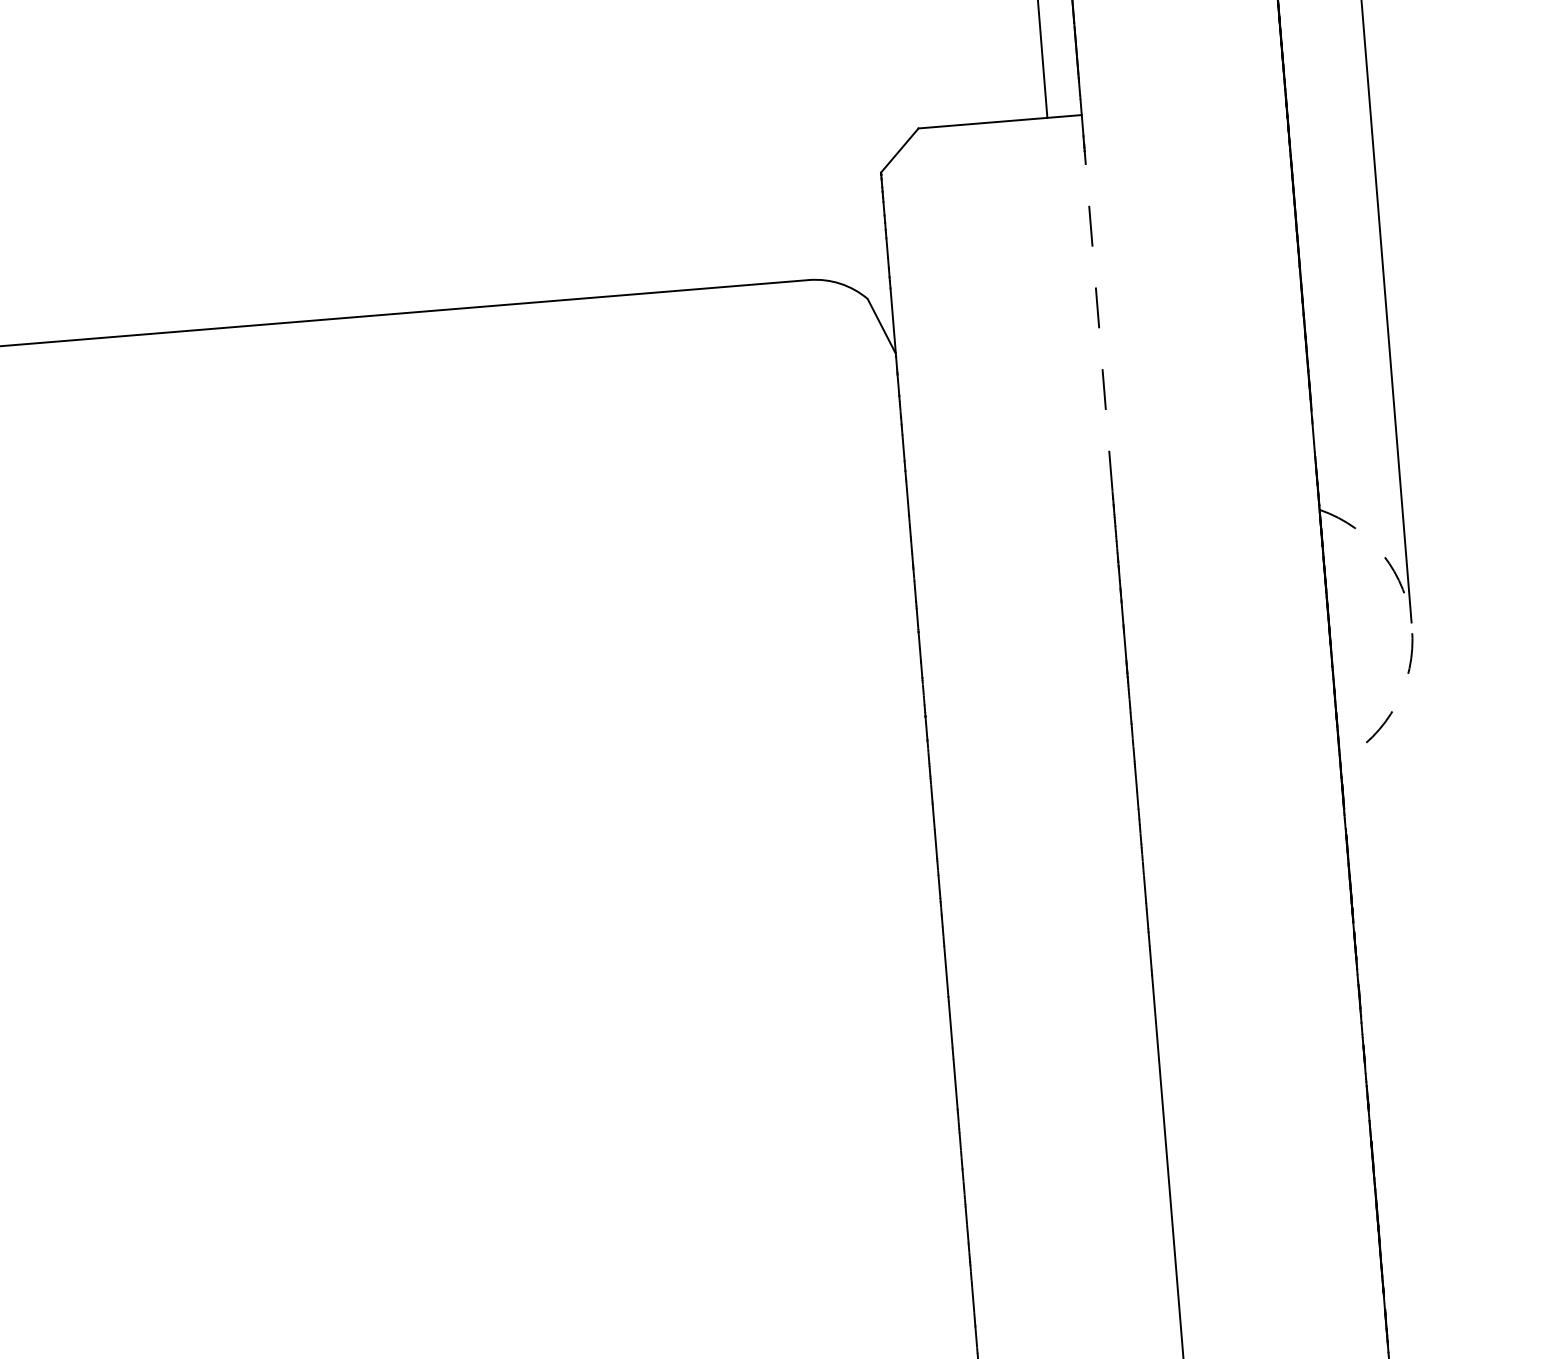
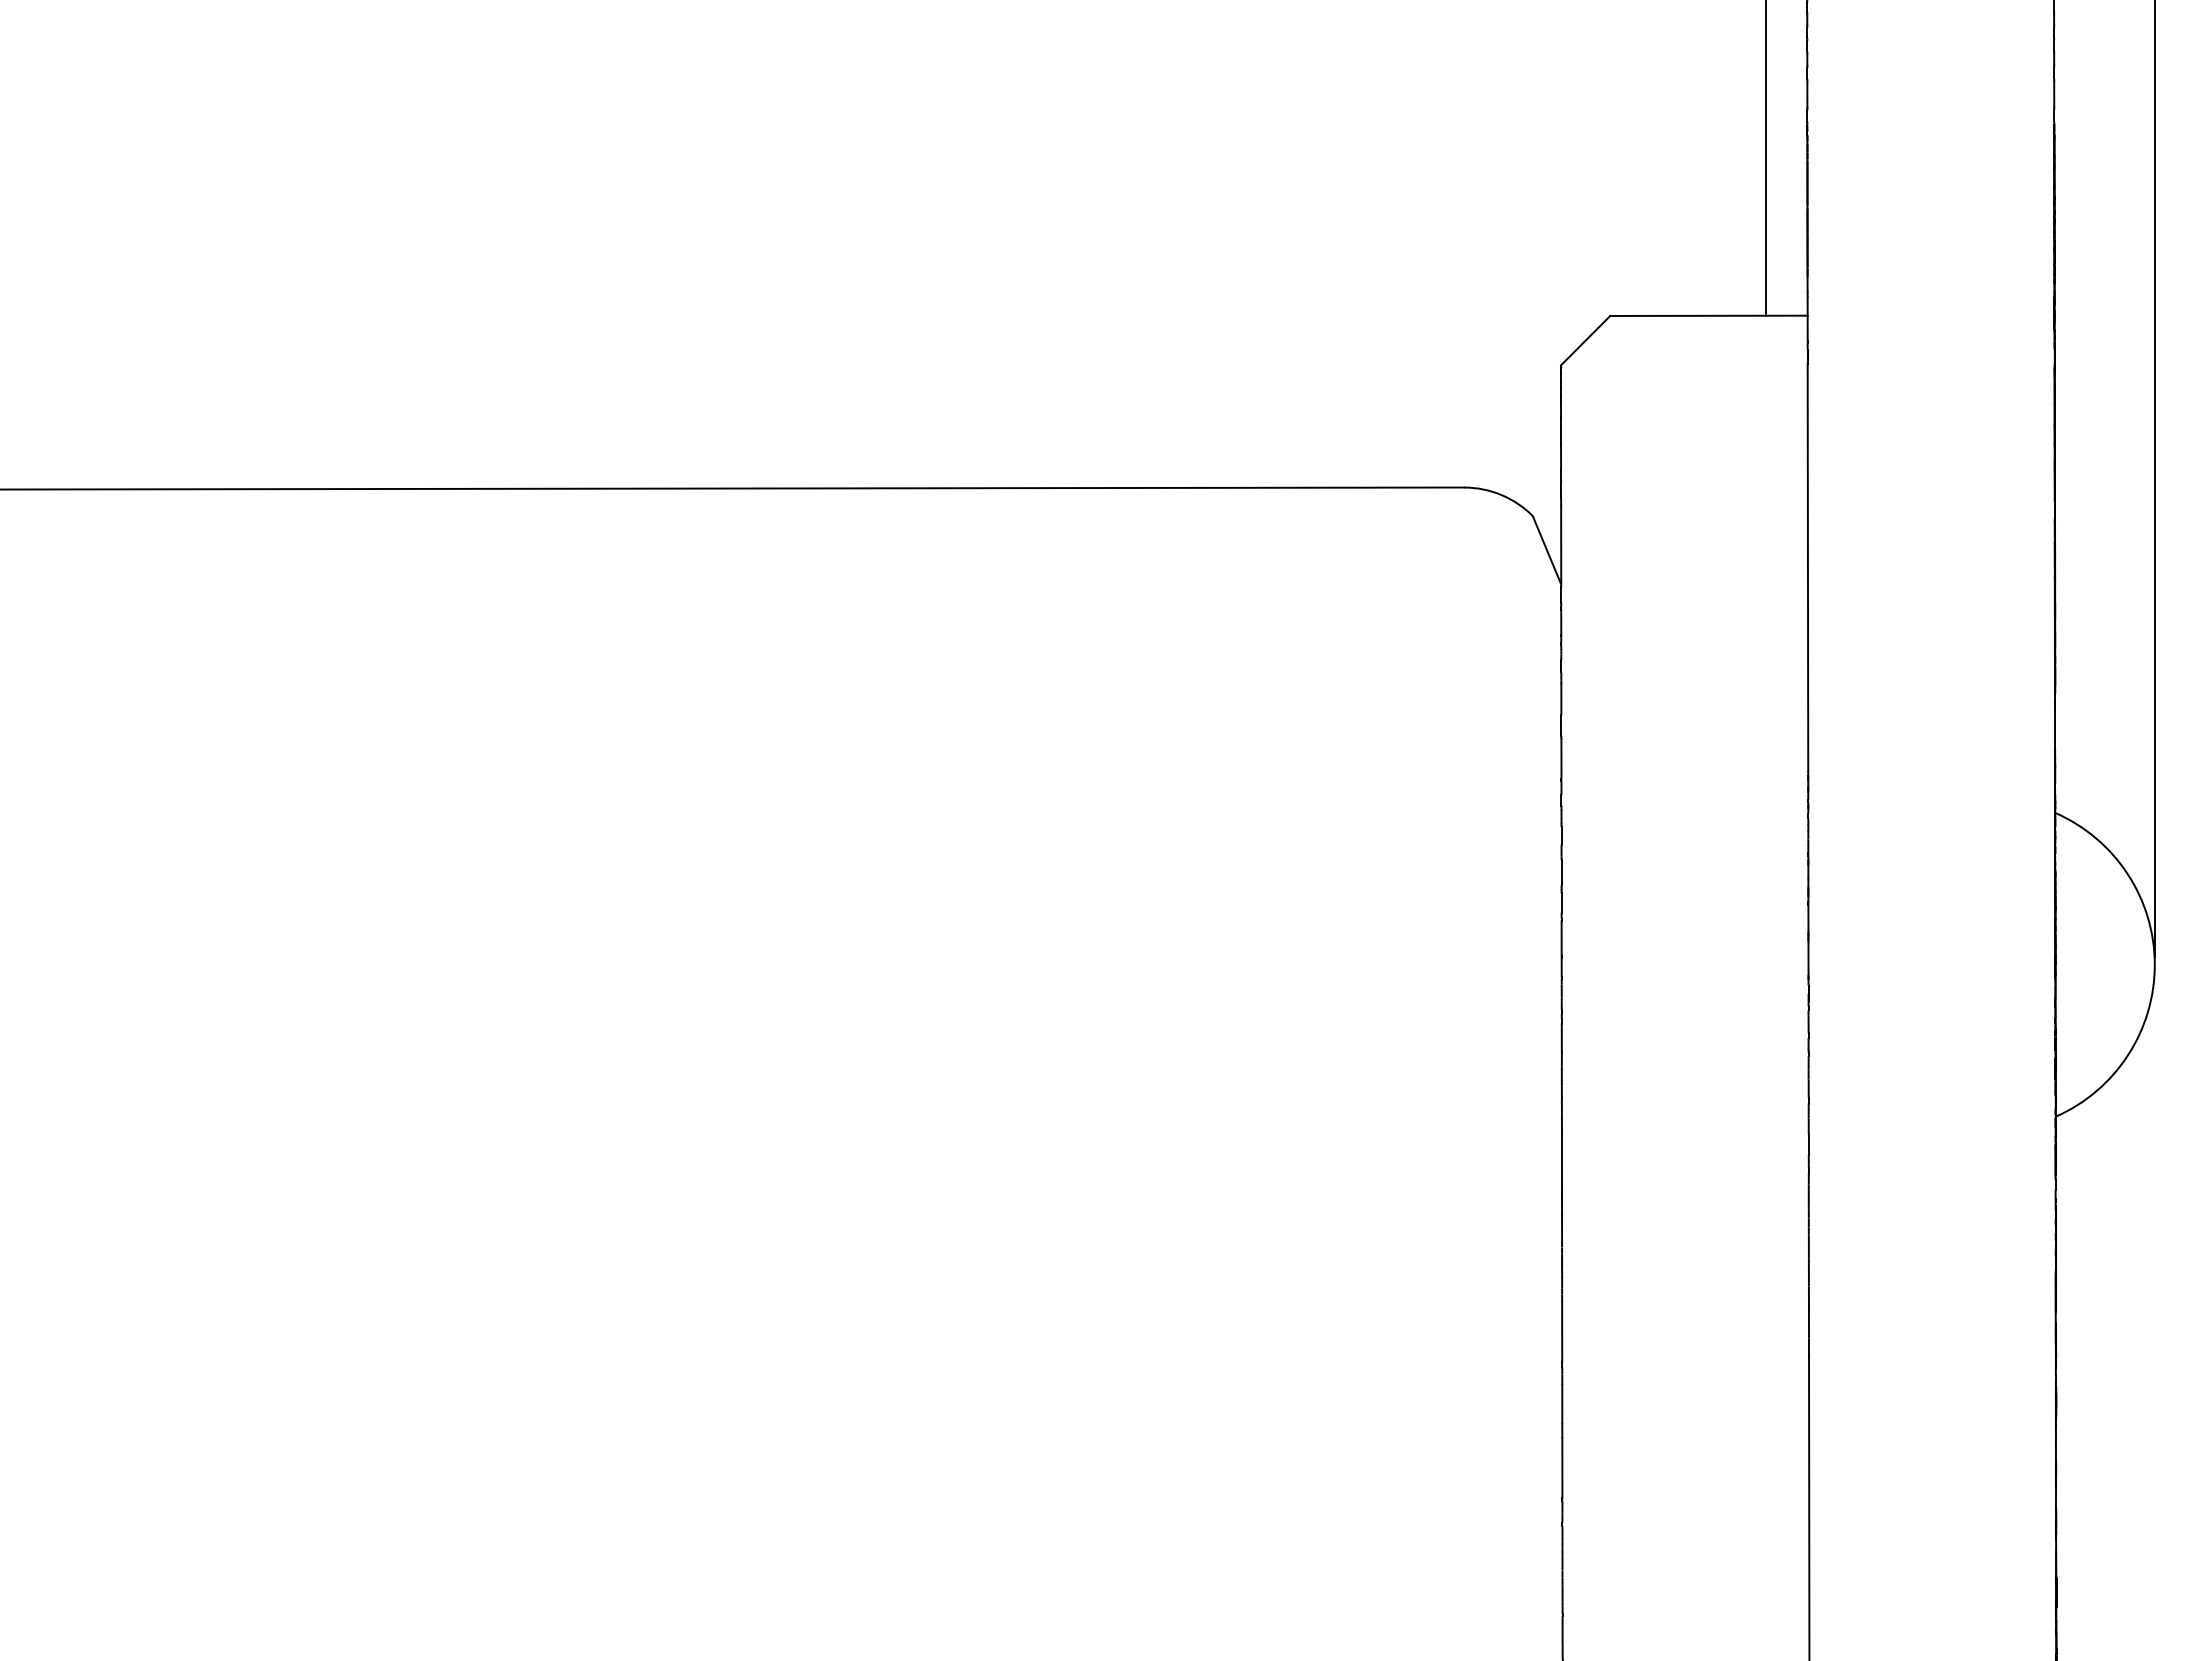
line: (1098, 323) -> (1807, 567), dashed -> solid
arc: (1411, 628) -> (2154, 964), dashed -> solid

